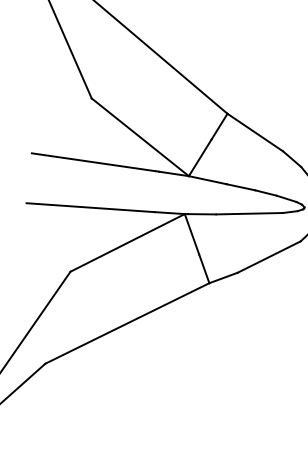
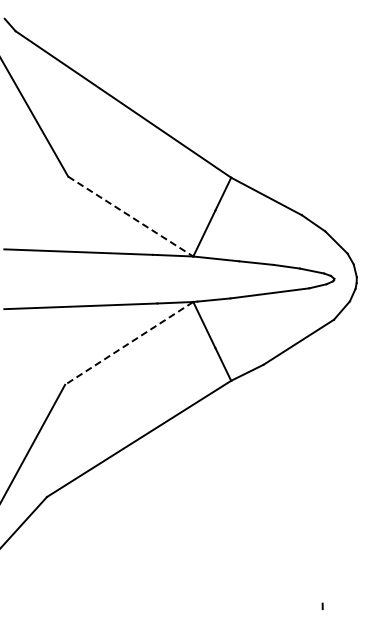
line: (140, 137) -> (131, 216), solid -> dashed
line: (127, 242) -> (128, 343), solid -> dashed

